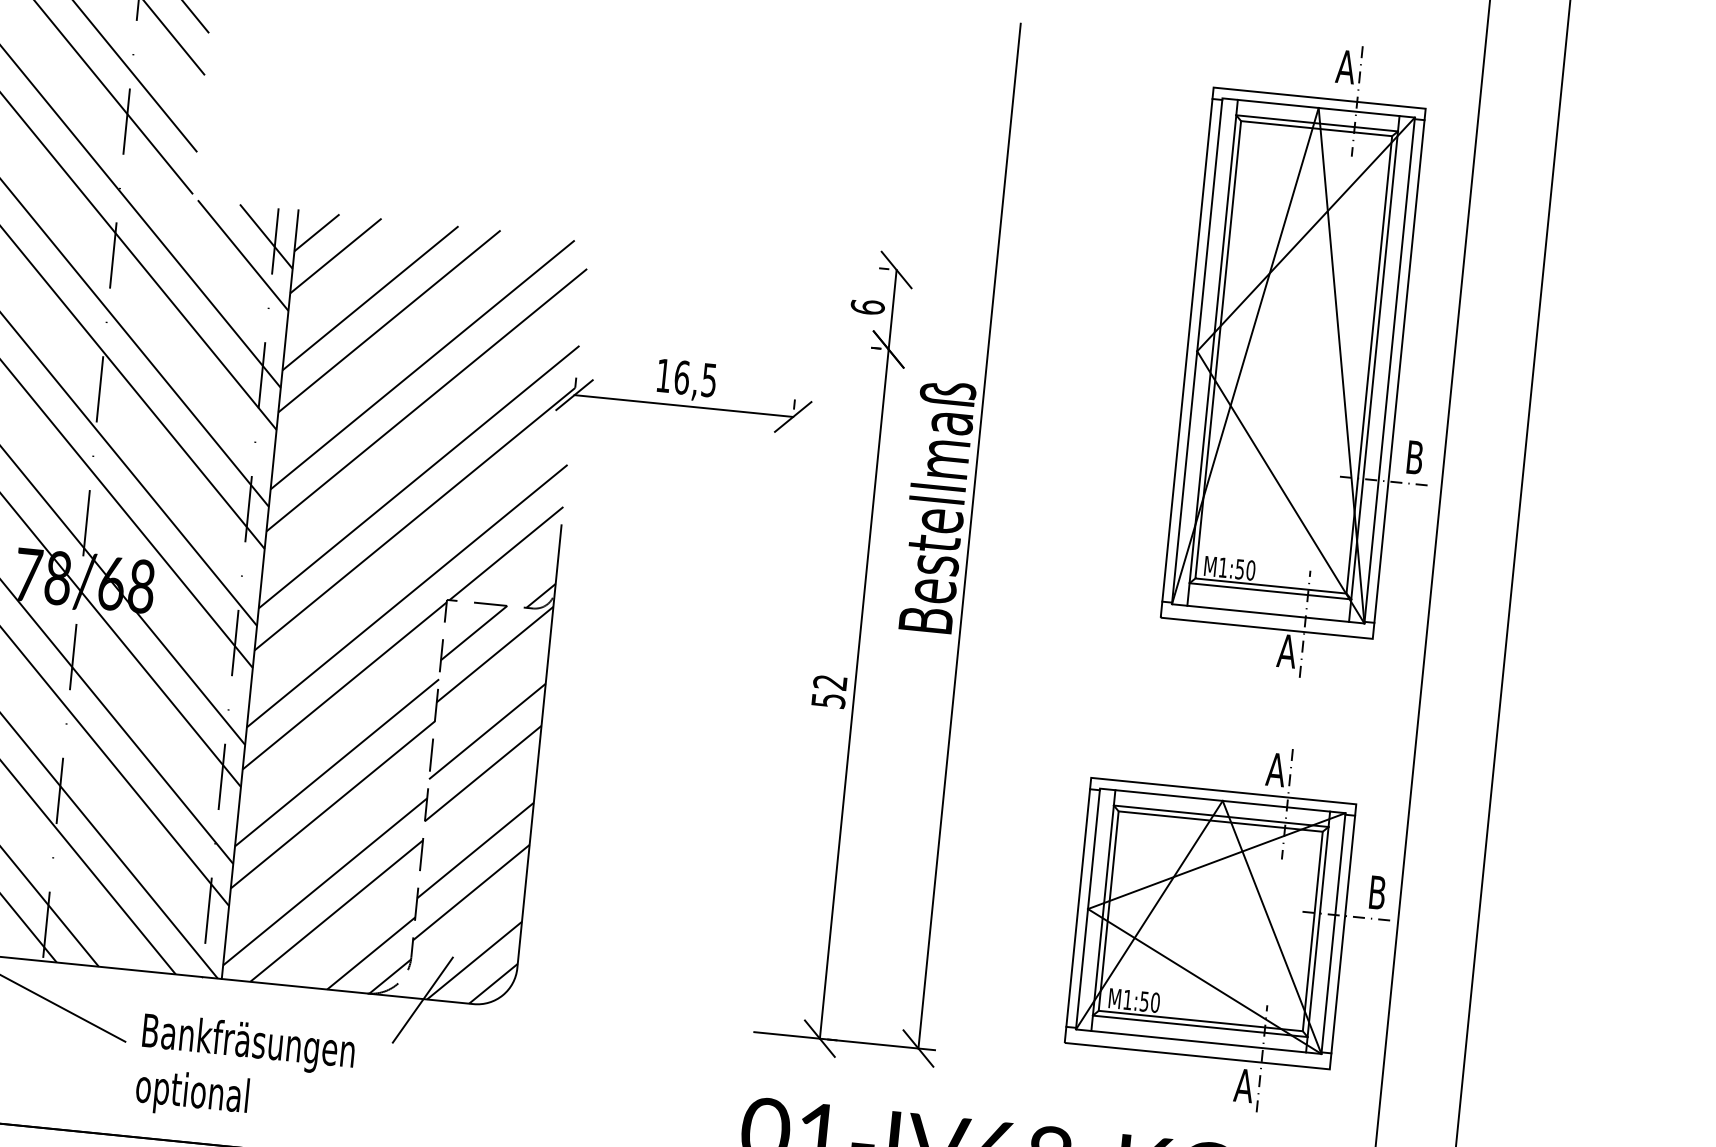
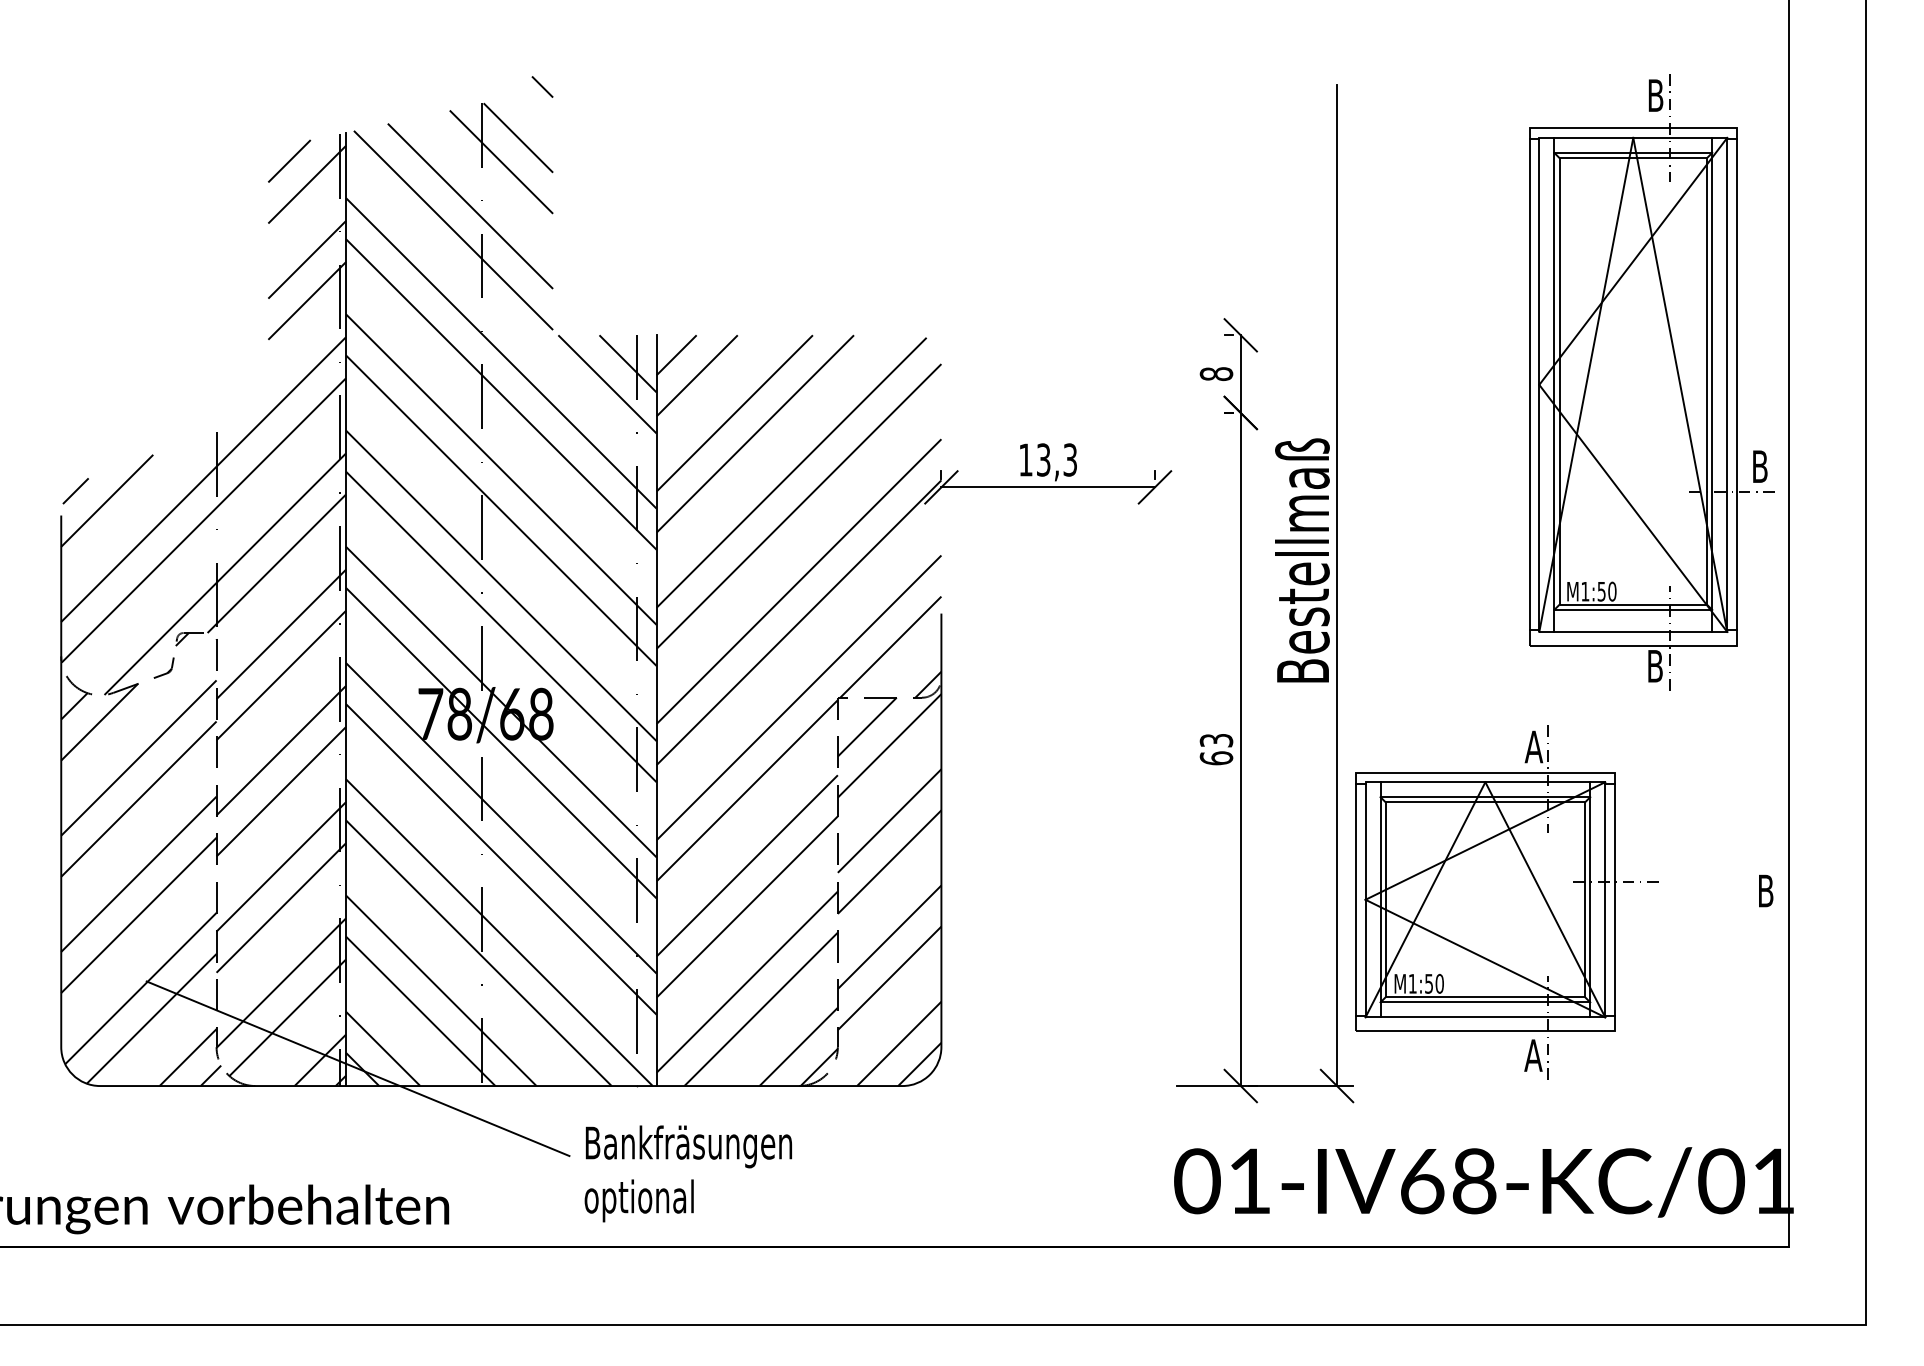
text: (1345, 66) -> (1655, 95), A -> B
text: (867, 307) -> (1216, 374), 6 -> 8
text: (695, 378) -> (1056, 459), 16,5 -> 13,3
text: (1287, 651) -> (1655, 666), A -> B
text: (829, 691) -> (1216, 749), 52 -> 63
part: (1232, 926) -> (1506, 902), moved
line: (423, 1000) -> (853, 1087), removed

